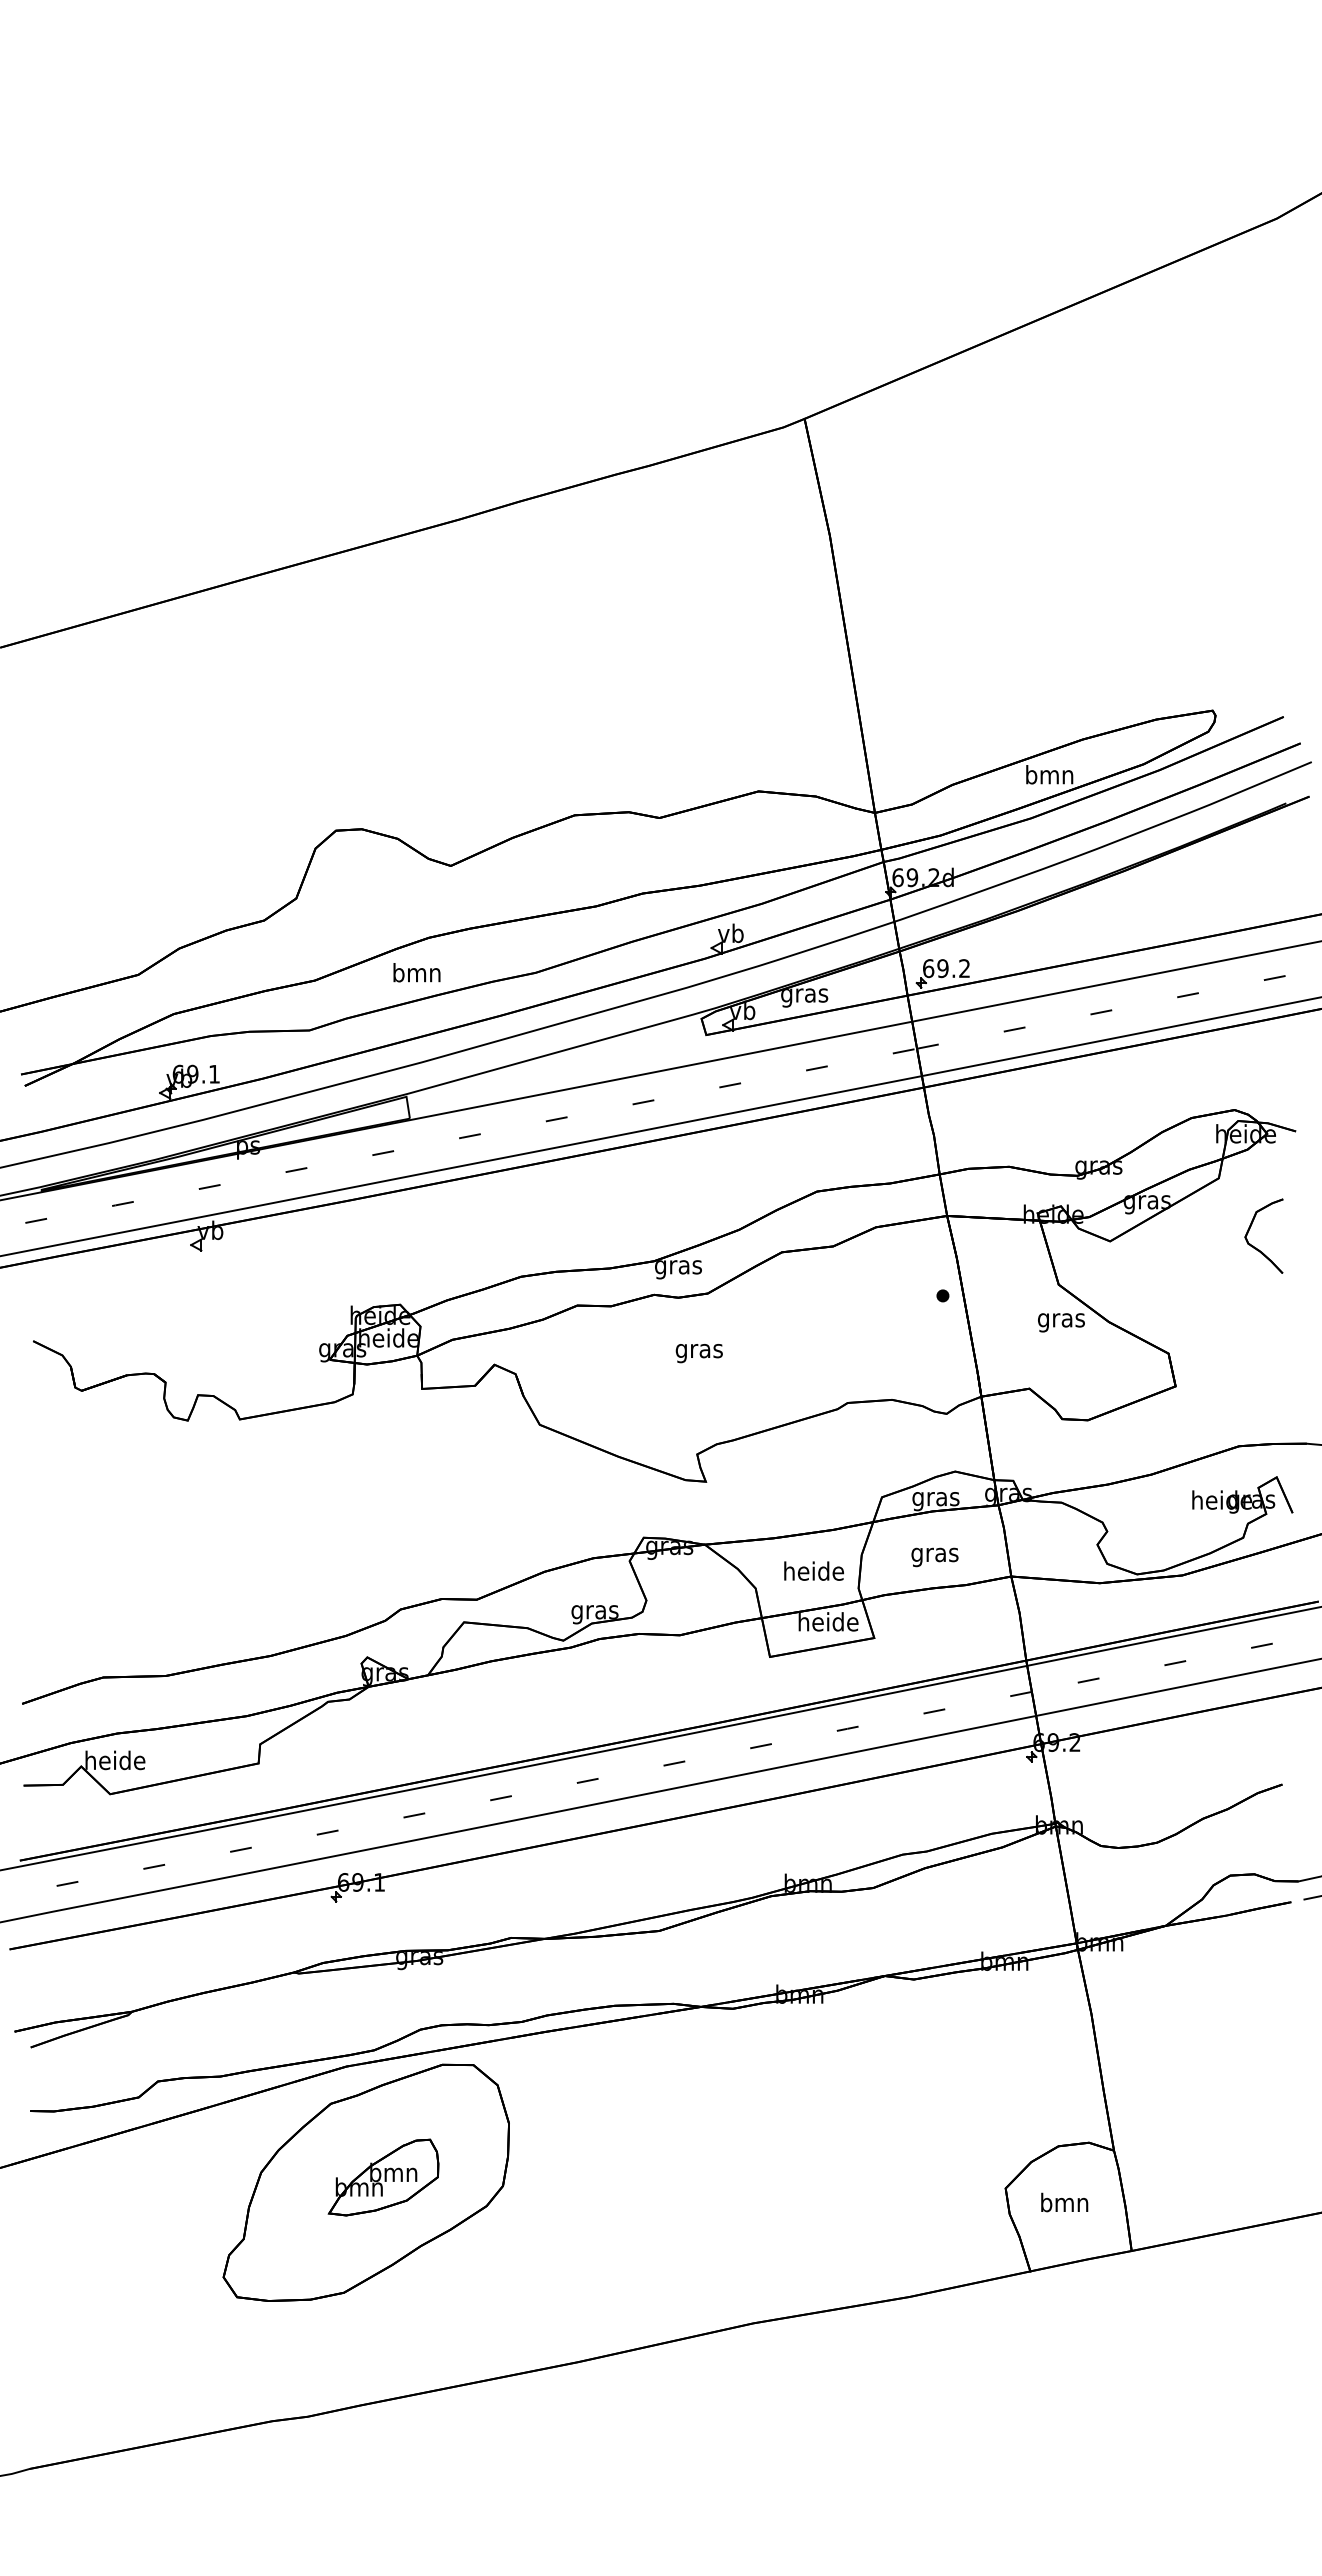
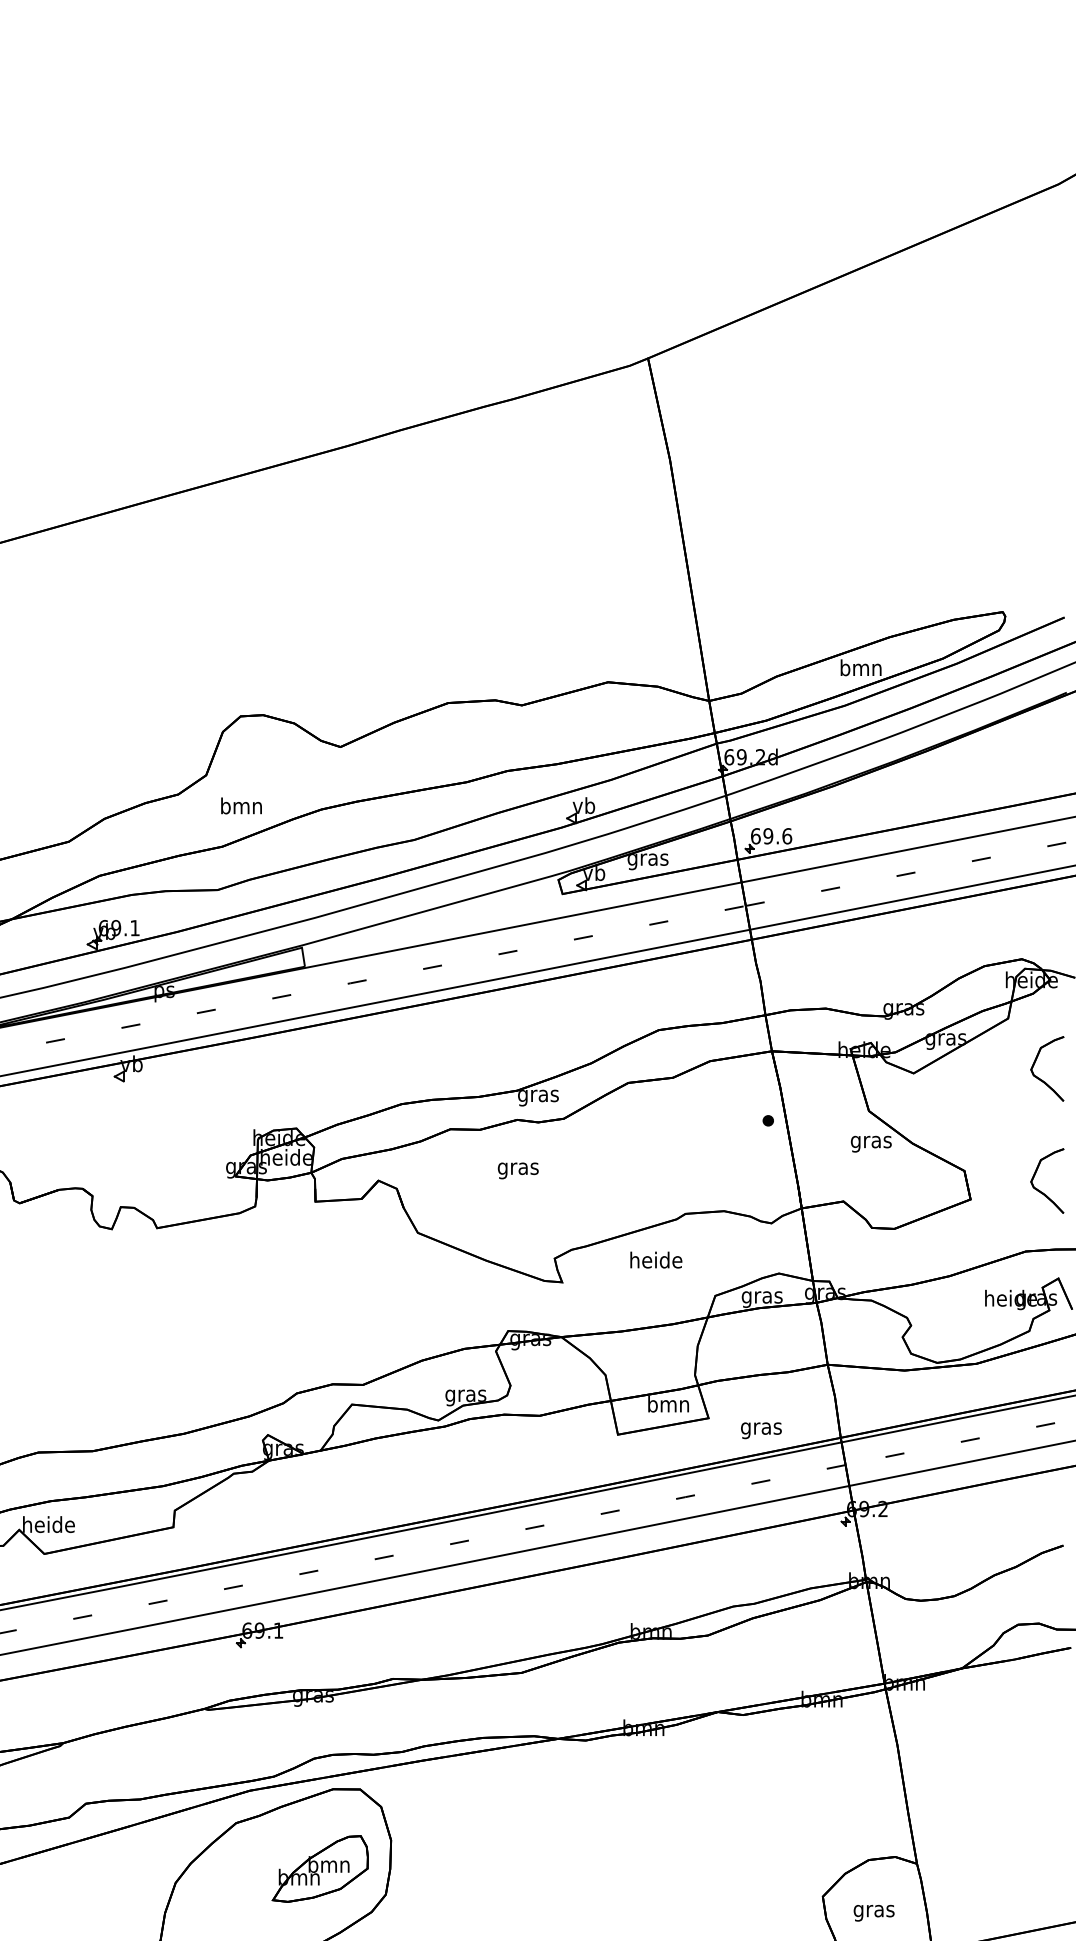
text: (964, 968) -> (787, 836), 69.2 -> 69.6
text: (416, 972) -> (241, 805), moved
text: (698, 1353) -> (517, 1170), moved
part: (1256, 1376) -> (1040, 1190), added
text: (934, 1557) -> (760, 1430), moved
text: (813, 1570) -> (655, 1259), moved
text: (828, 1621) -> (668, 1403), heide -> bmn
part: (383, 2177) -> (320, 1868), moved
text: (1064, 2204) -> (873, 1910), bmn -> gras

